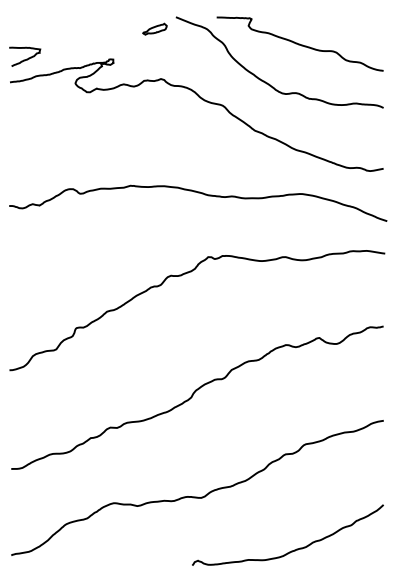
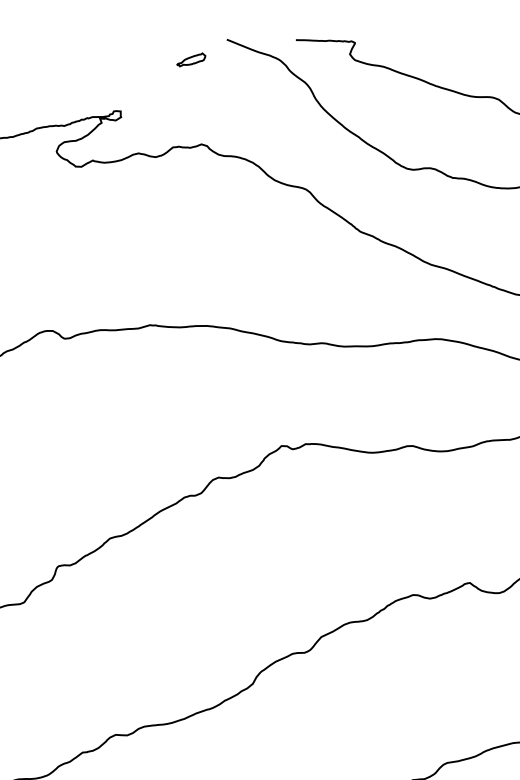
part: (154, 28) -> (190, 58), size x0.7

